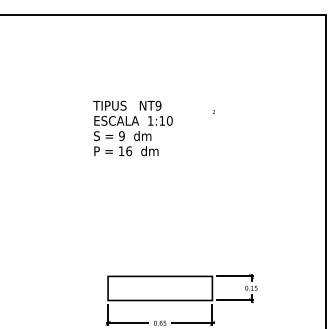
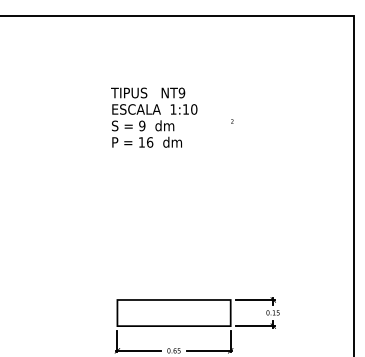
text: (132, 128) -> (153, 117), moved

